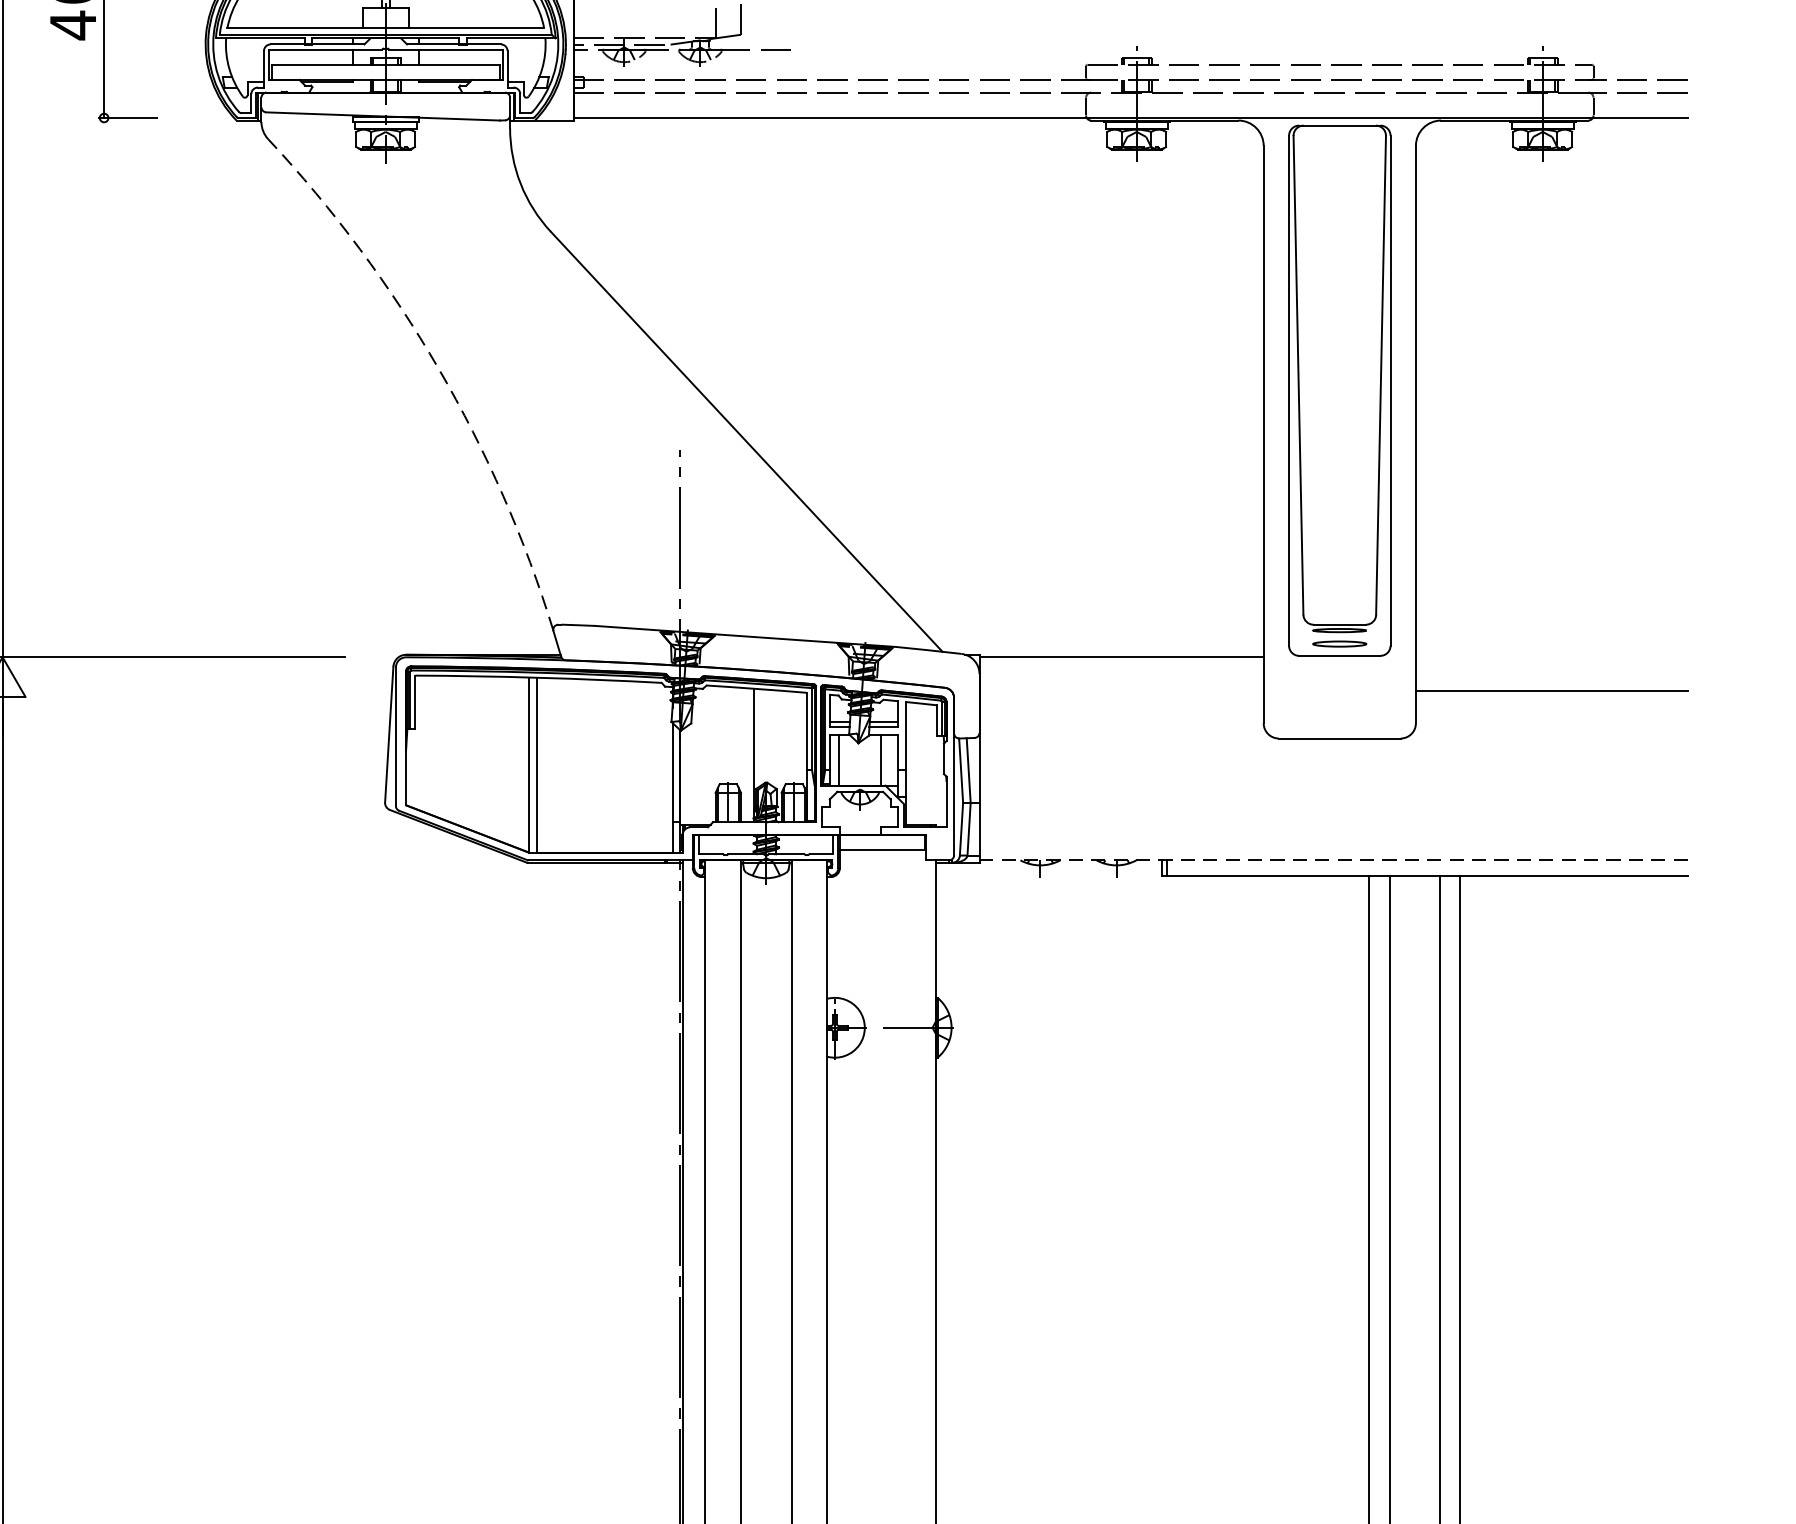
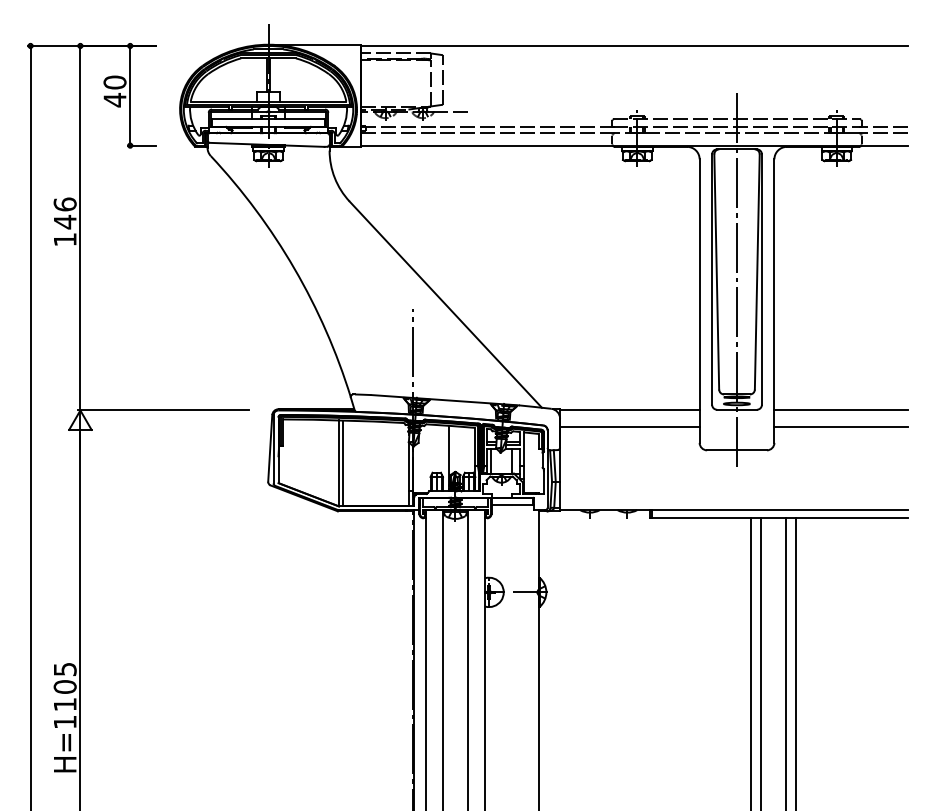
arc: (438, 368) -> (294, 268), dashed -> solid
line: (1340, 388) -> (737, 278), added
line: (1550, 657) -> (840, 410), added
line: (1120, 691) -> (629, 427), added
line: (1334, 861) -> (734, 510), dashed -> solid

